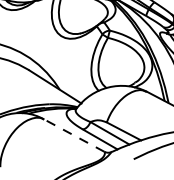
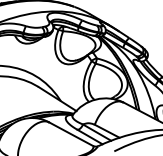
line: (74, 135) -> (71, 134), dashed -> solid

